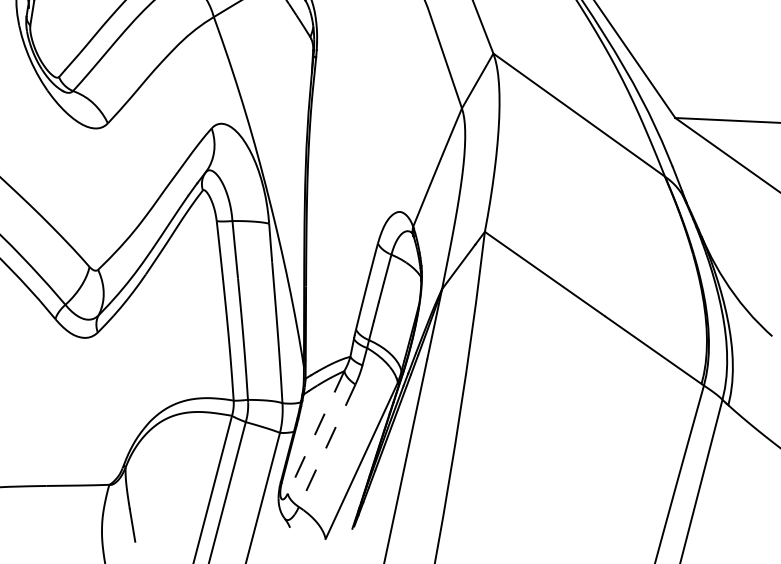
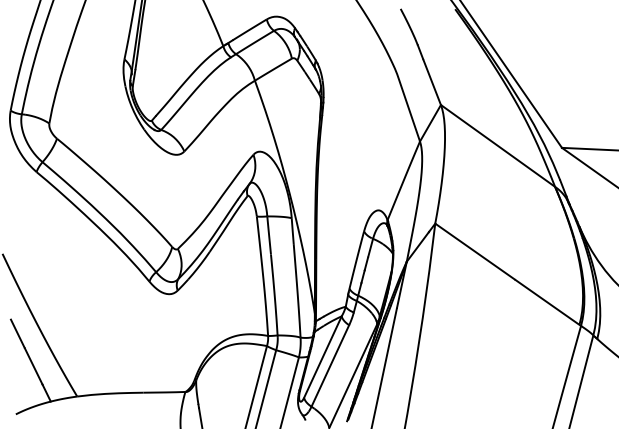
line: (315, 433) -> (322, 357), dashed -> solid
line: (327, 445) -> (330, 365), dashed -> solid

